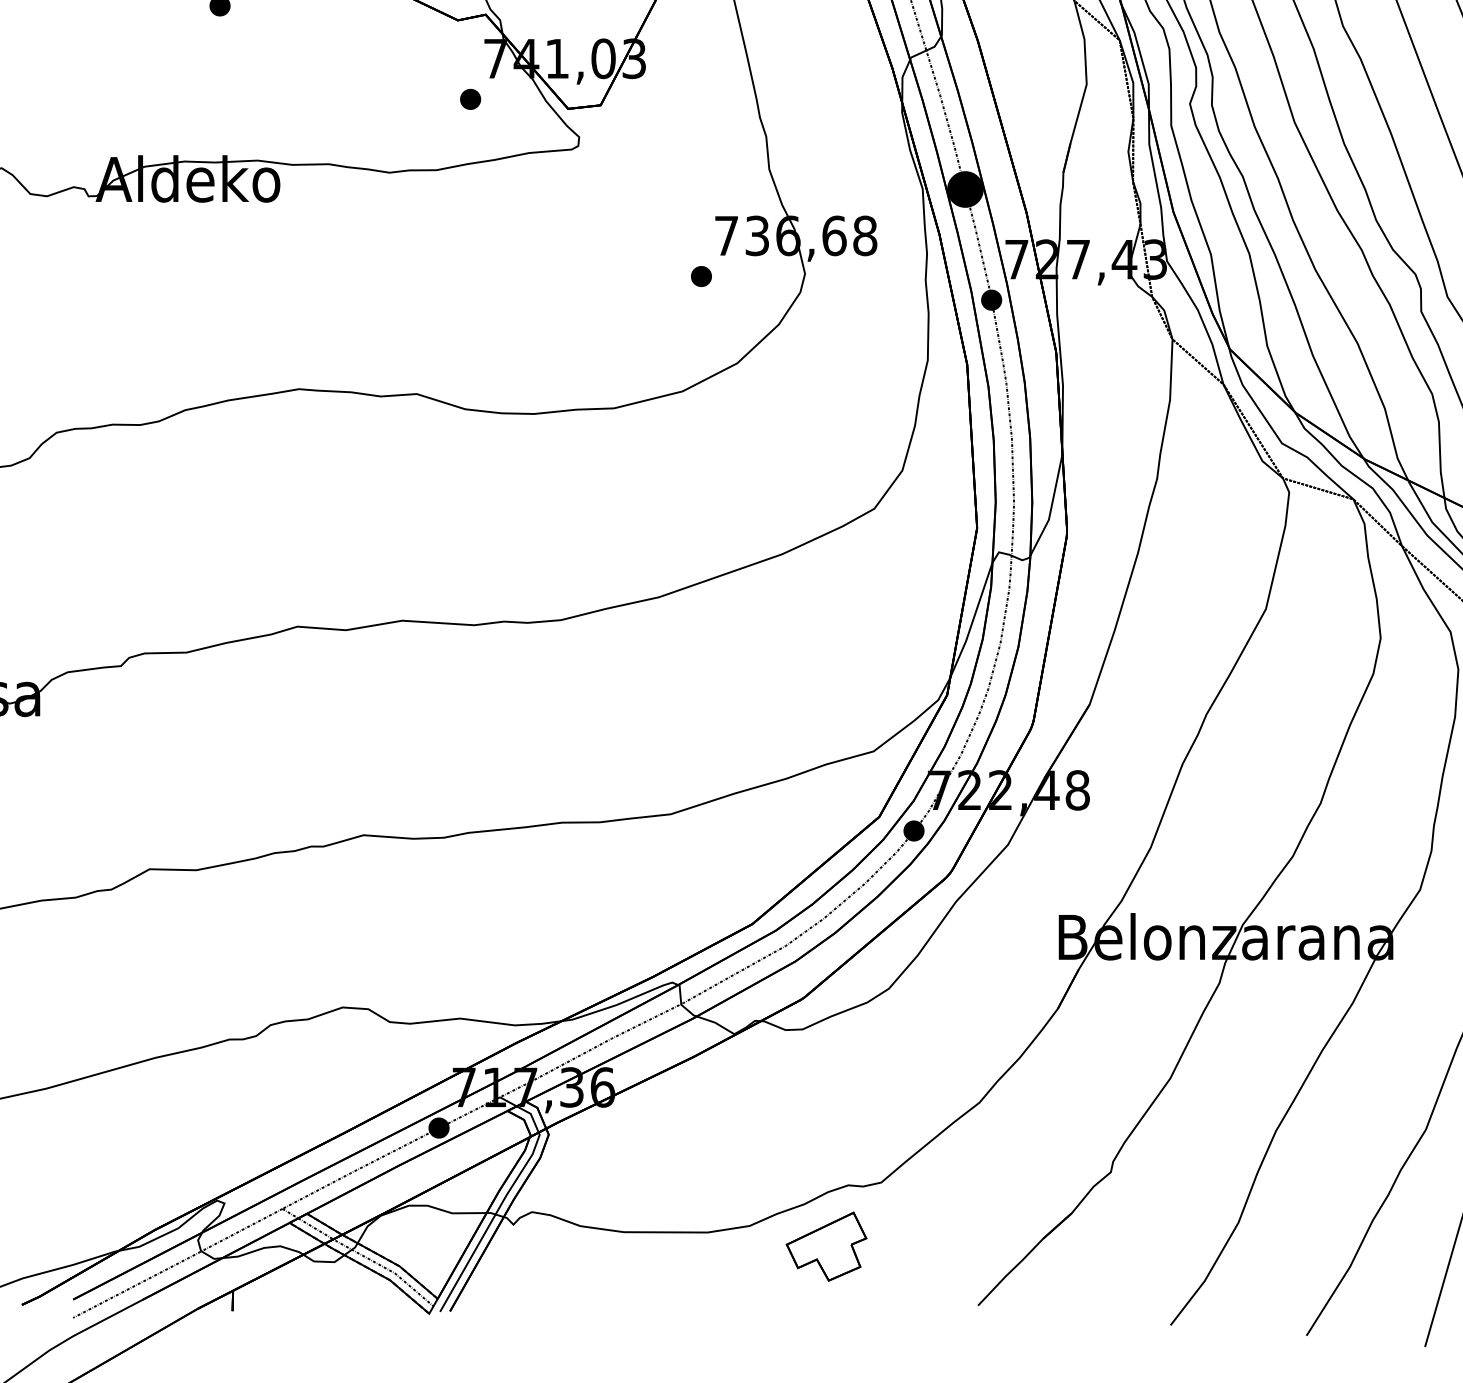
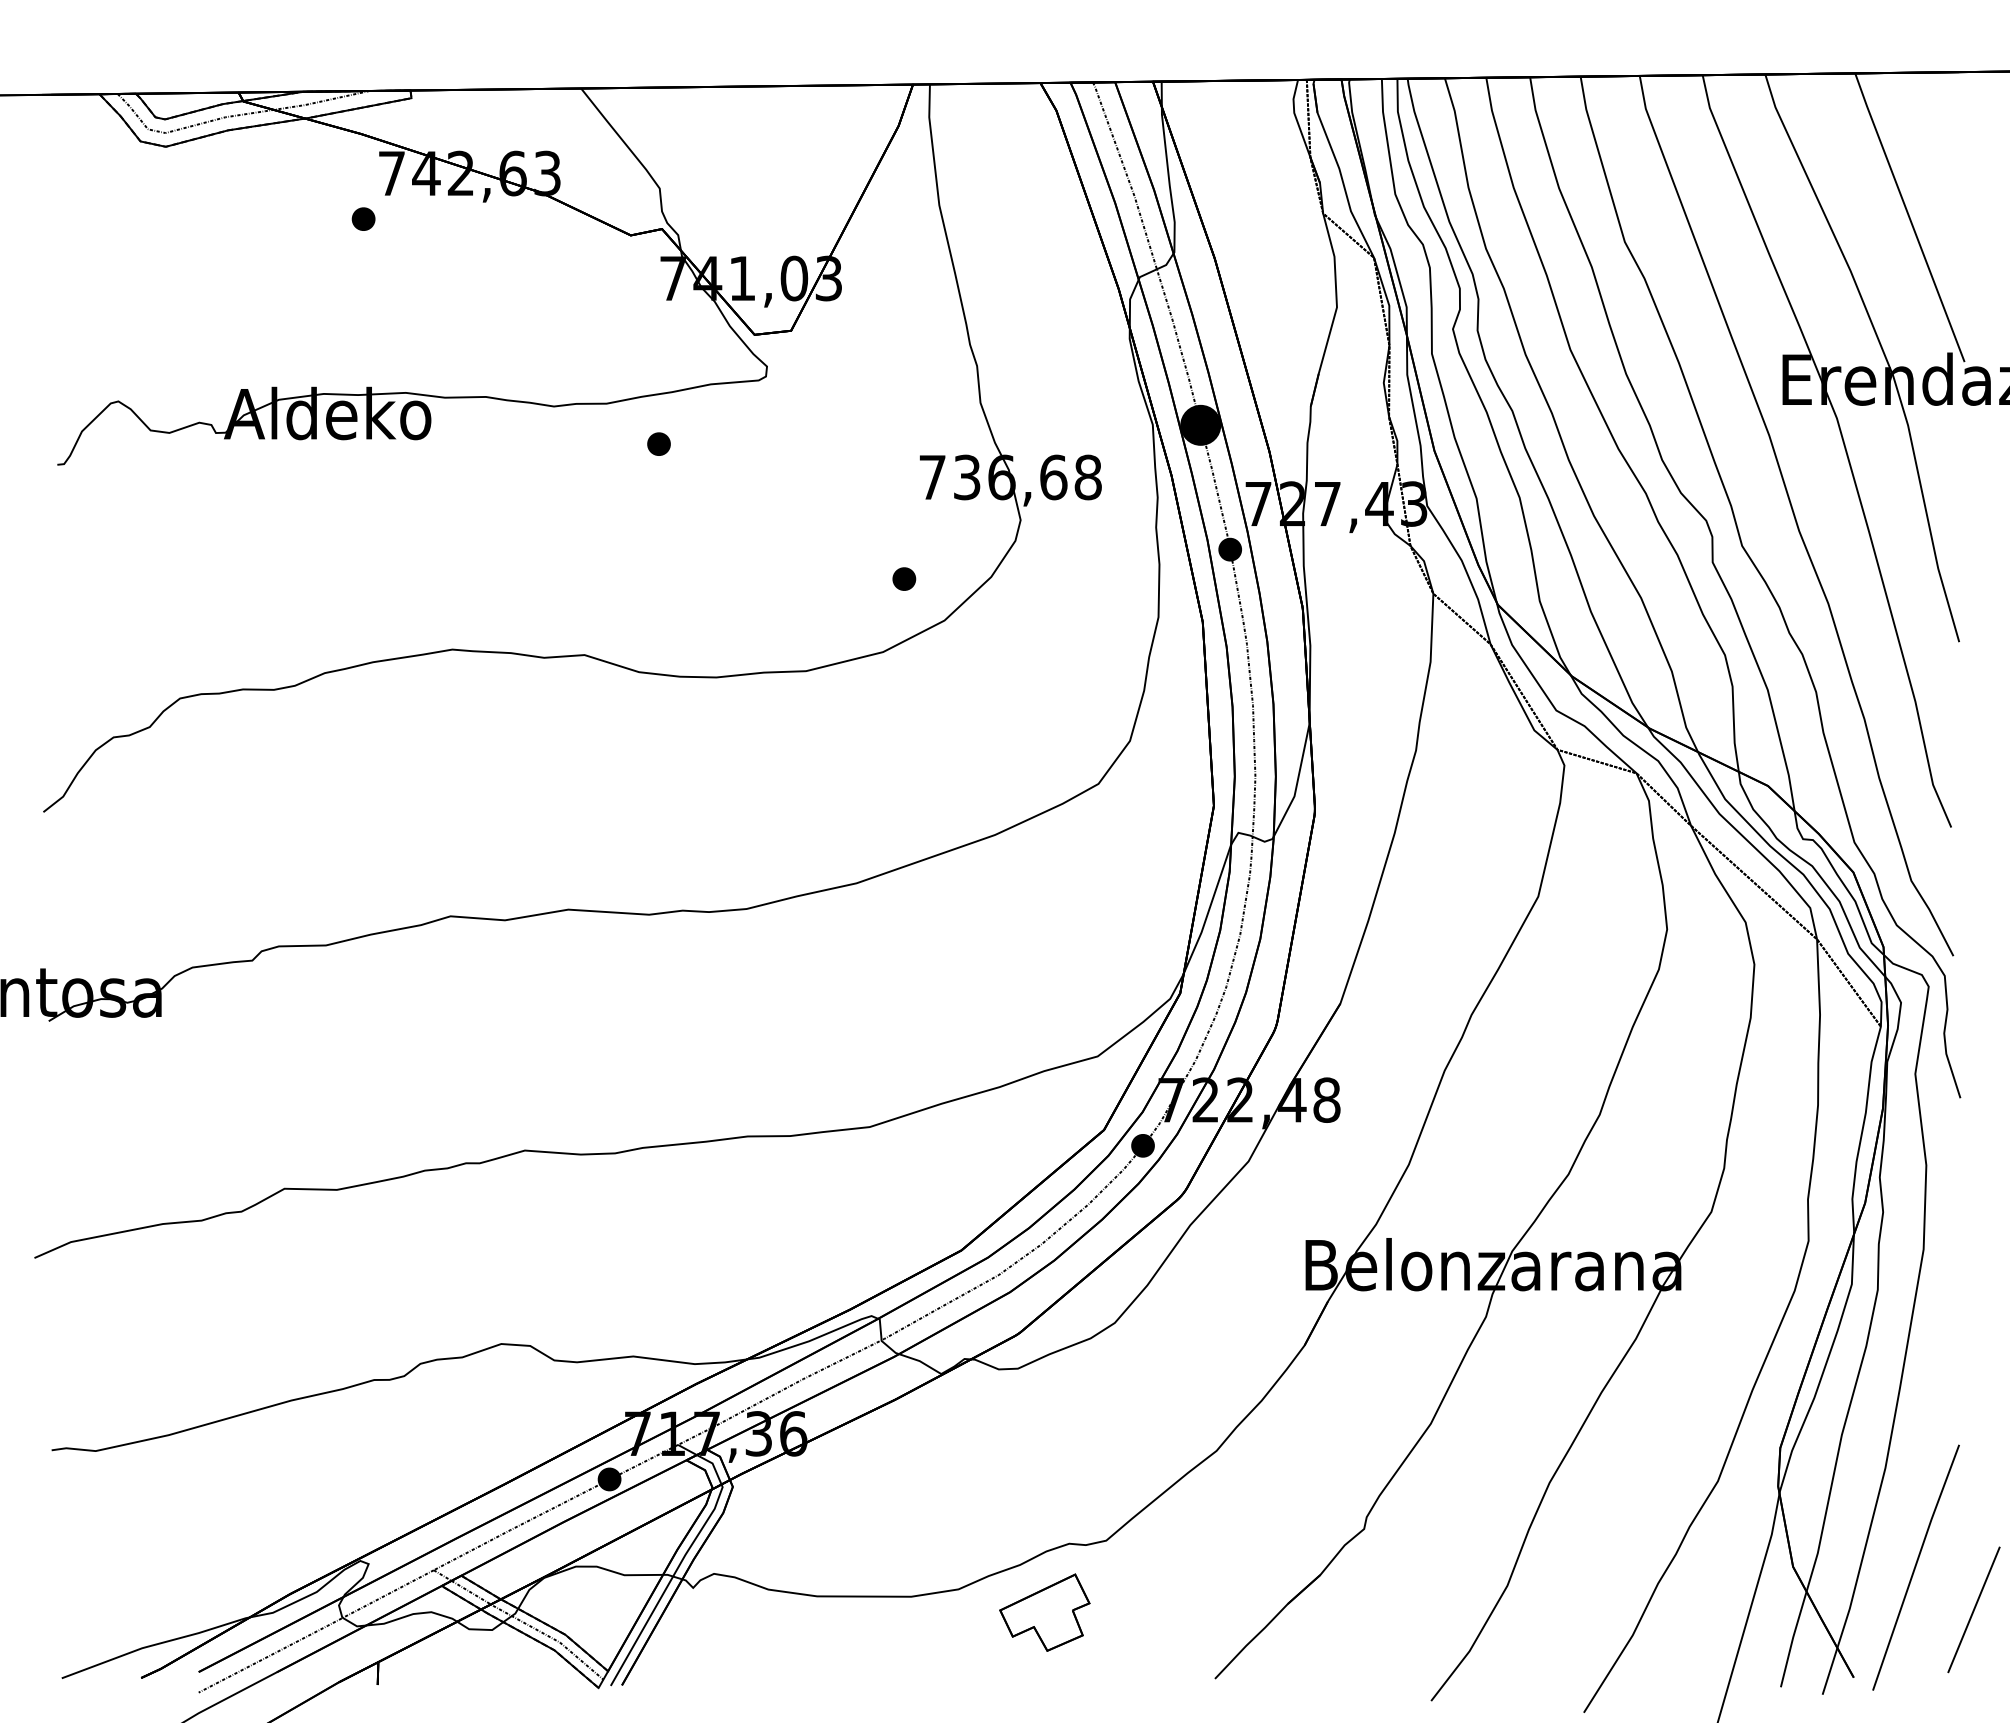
part: (470, 98) -> (658, 443), moved
part: (701, 276) -> (904, 578), moved

